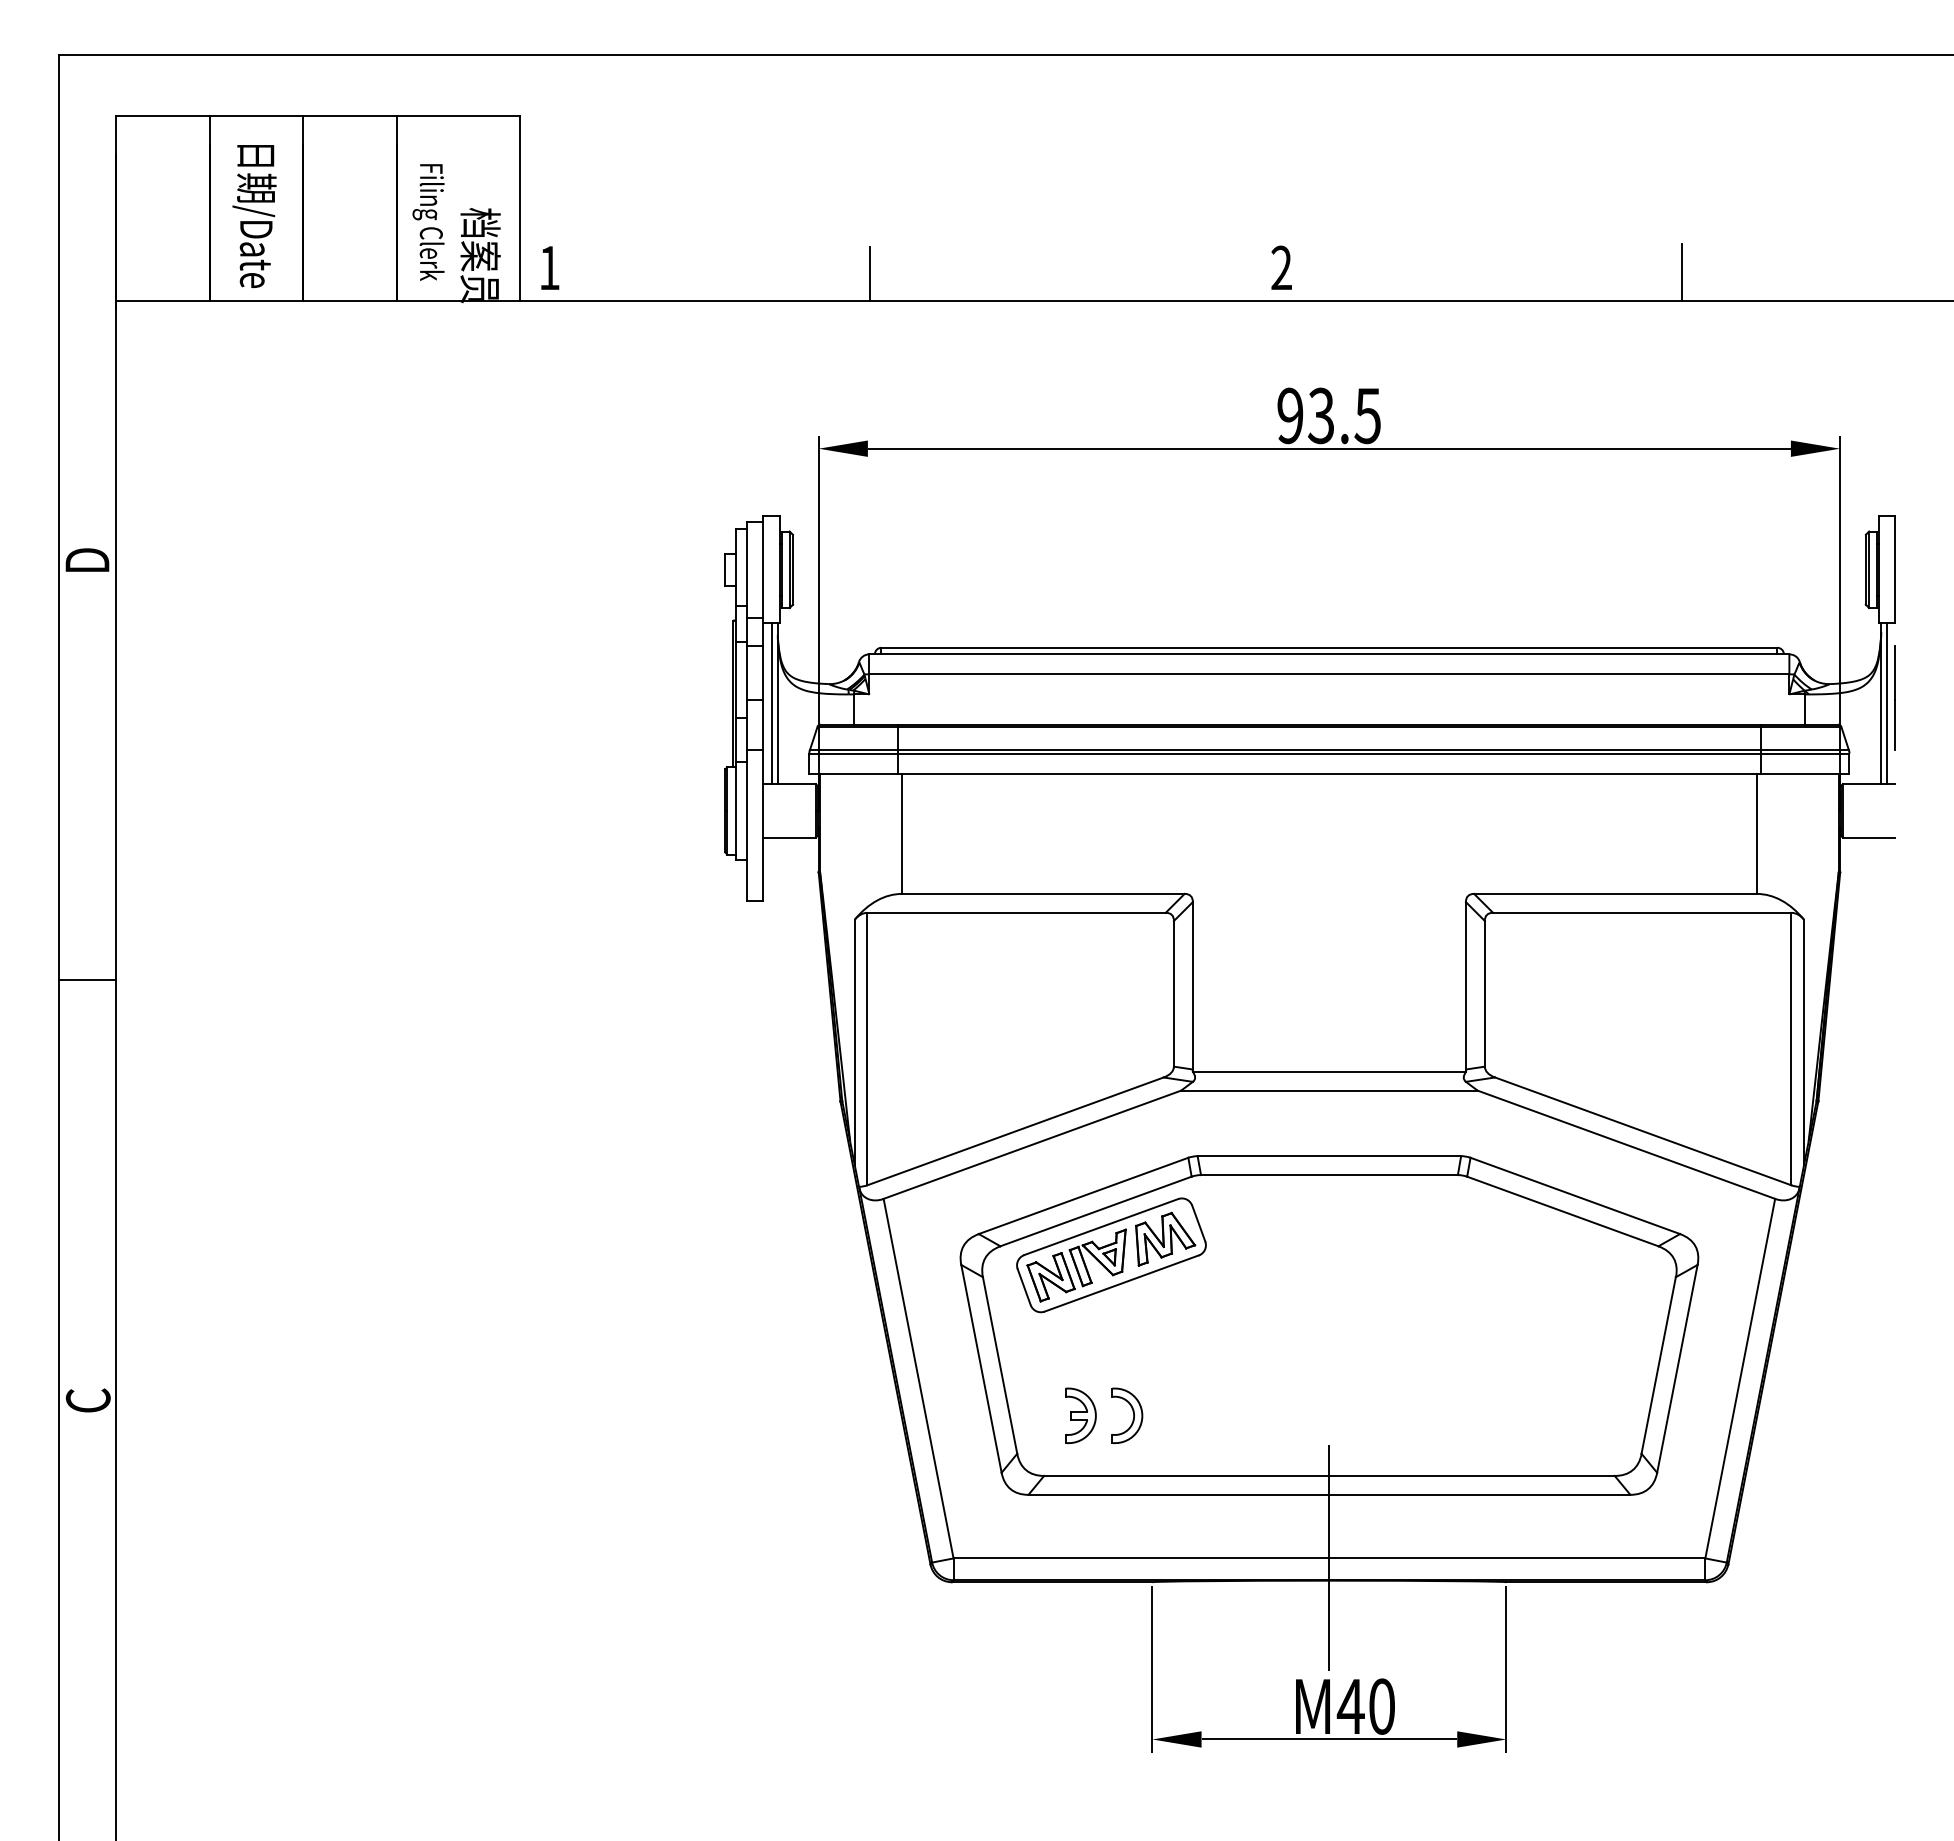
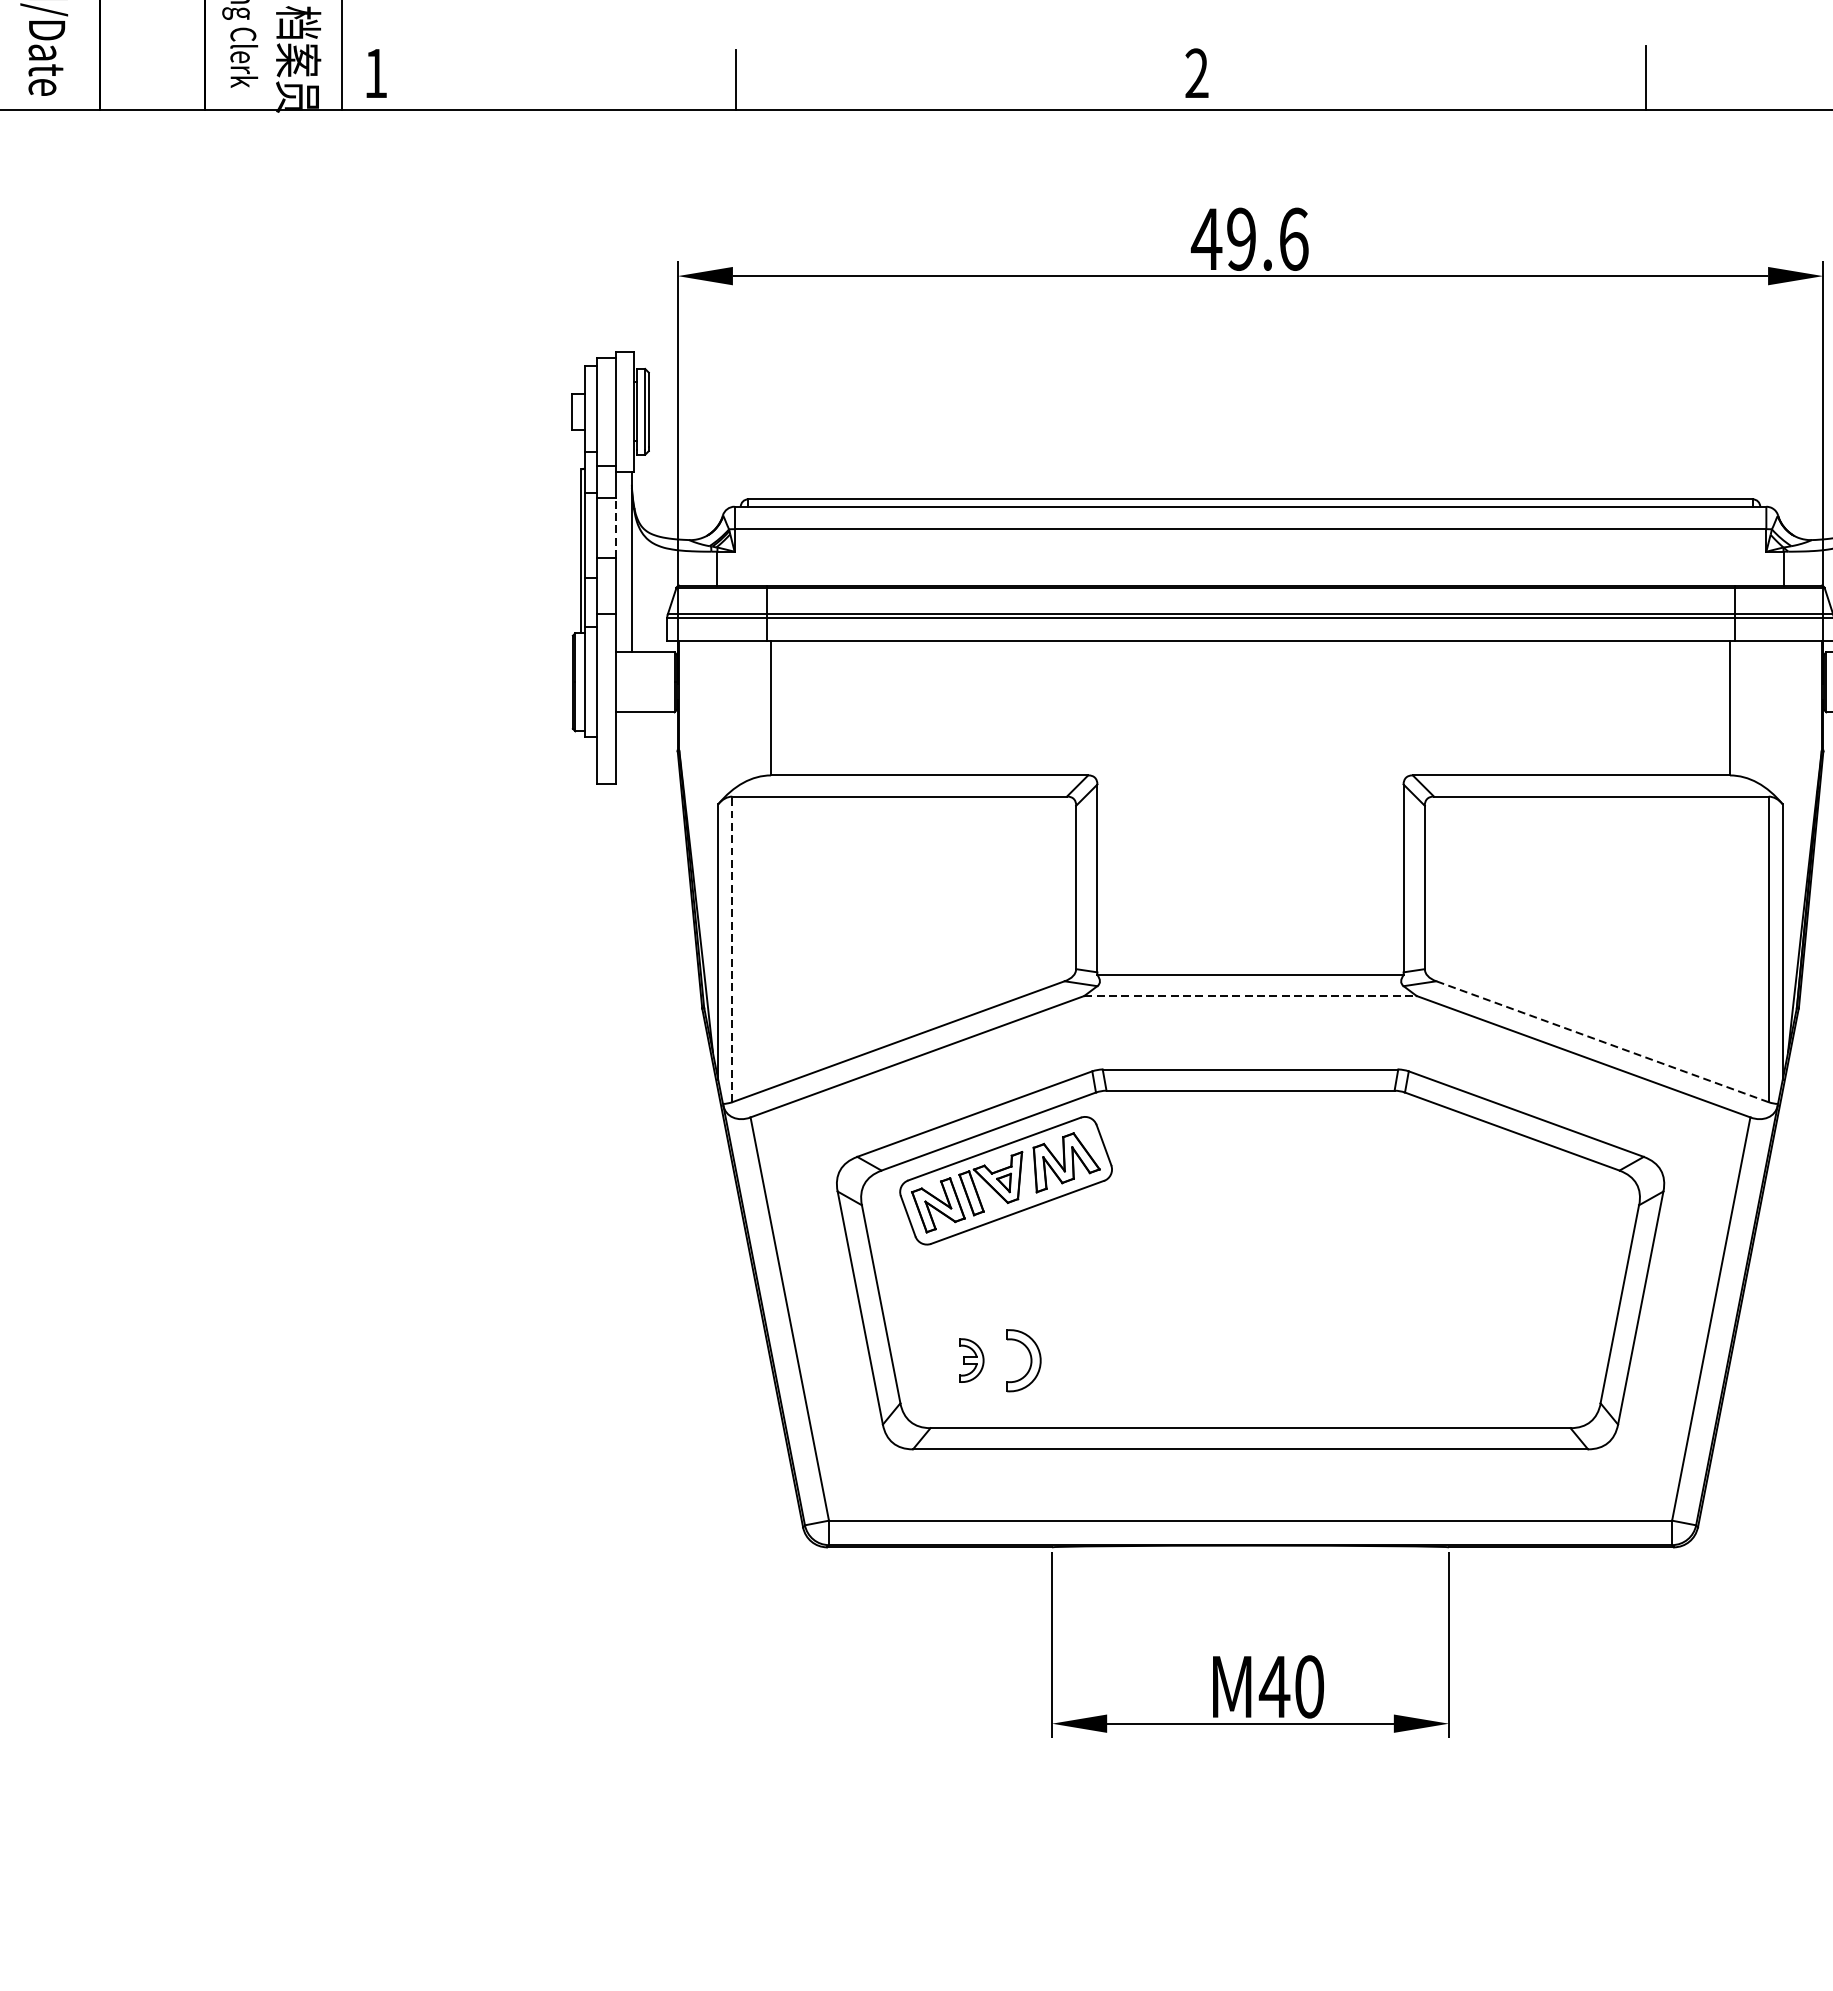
text: (1328, 415) -> (1249, 238), 93.5 -> 49.6
line: (763, 673) -> (615, 528), solid -> dashed
line: (772, 703) -> (625, 561), removed
line: (867, 1048) -> (732, 948), solid -> dashed
line: (1329, 1090) -> (1250, 995), solid -> dashed
line: (1643, 1131) -> (1602, 1041), solid -> dashed
part: (1080, 1415) -> (971, 1360), size x0.7
line: (1329, 1558) -> (1250, 1520), removed

